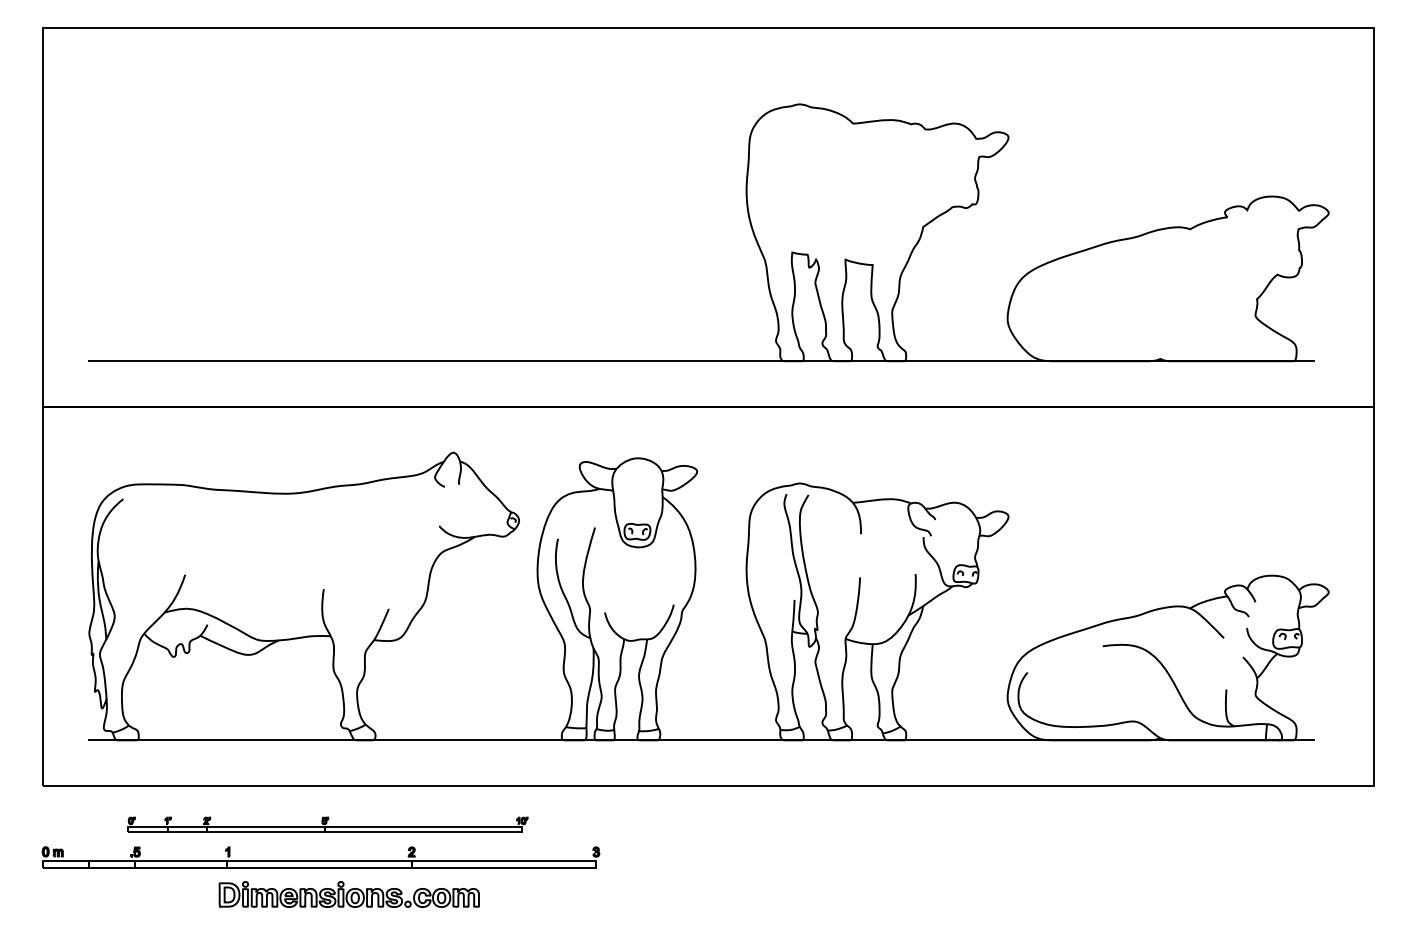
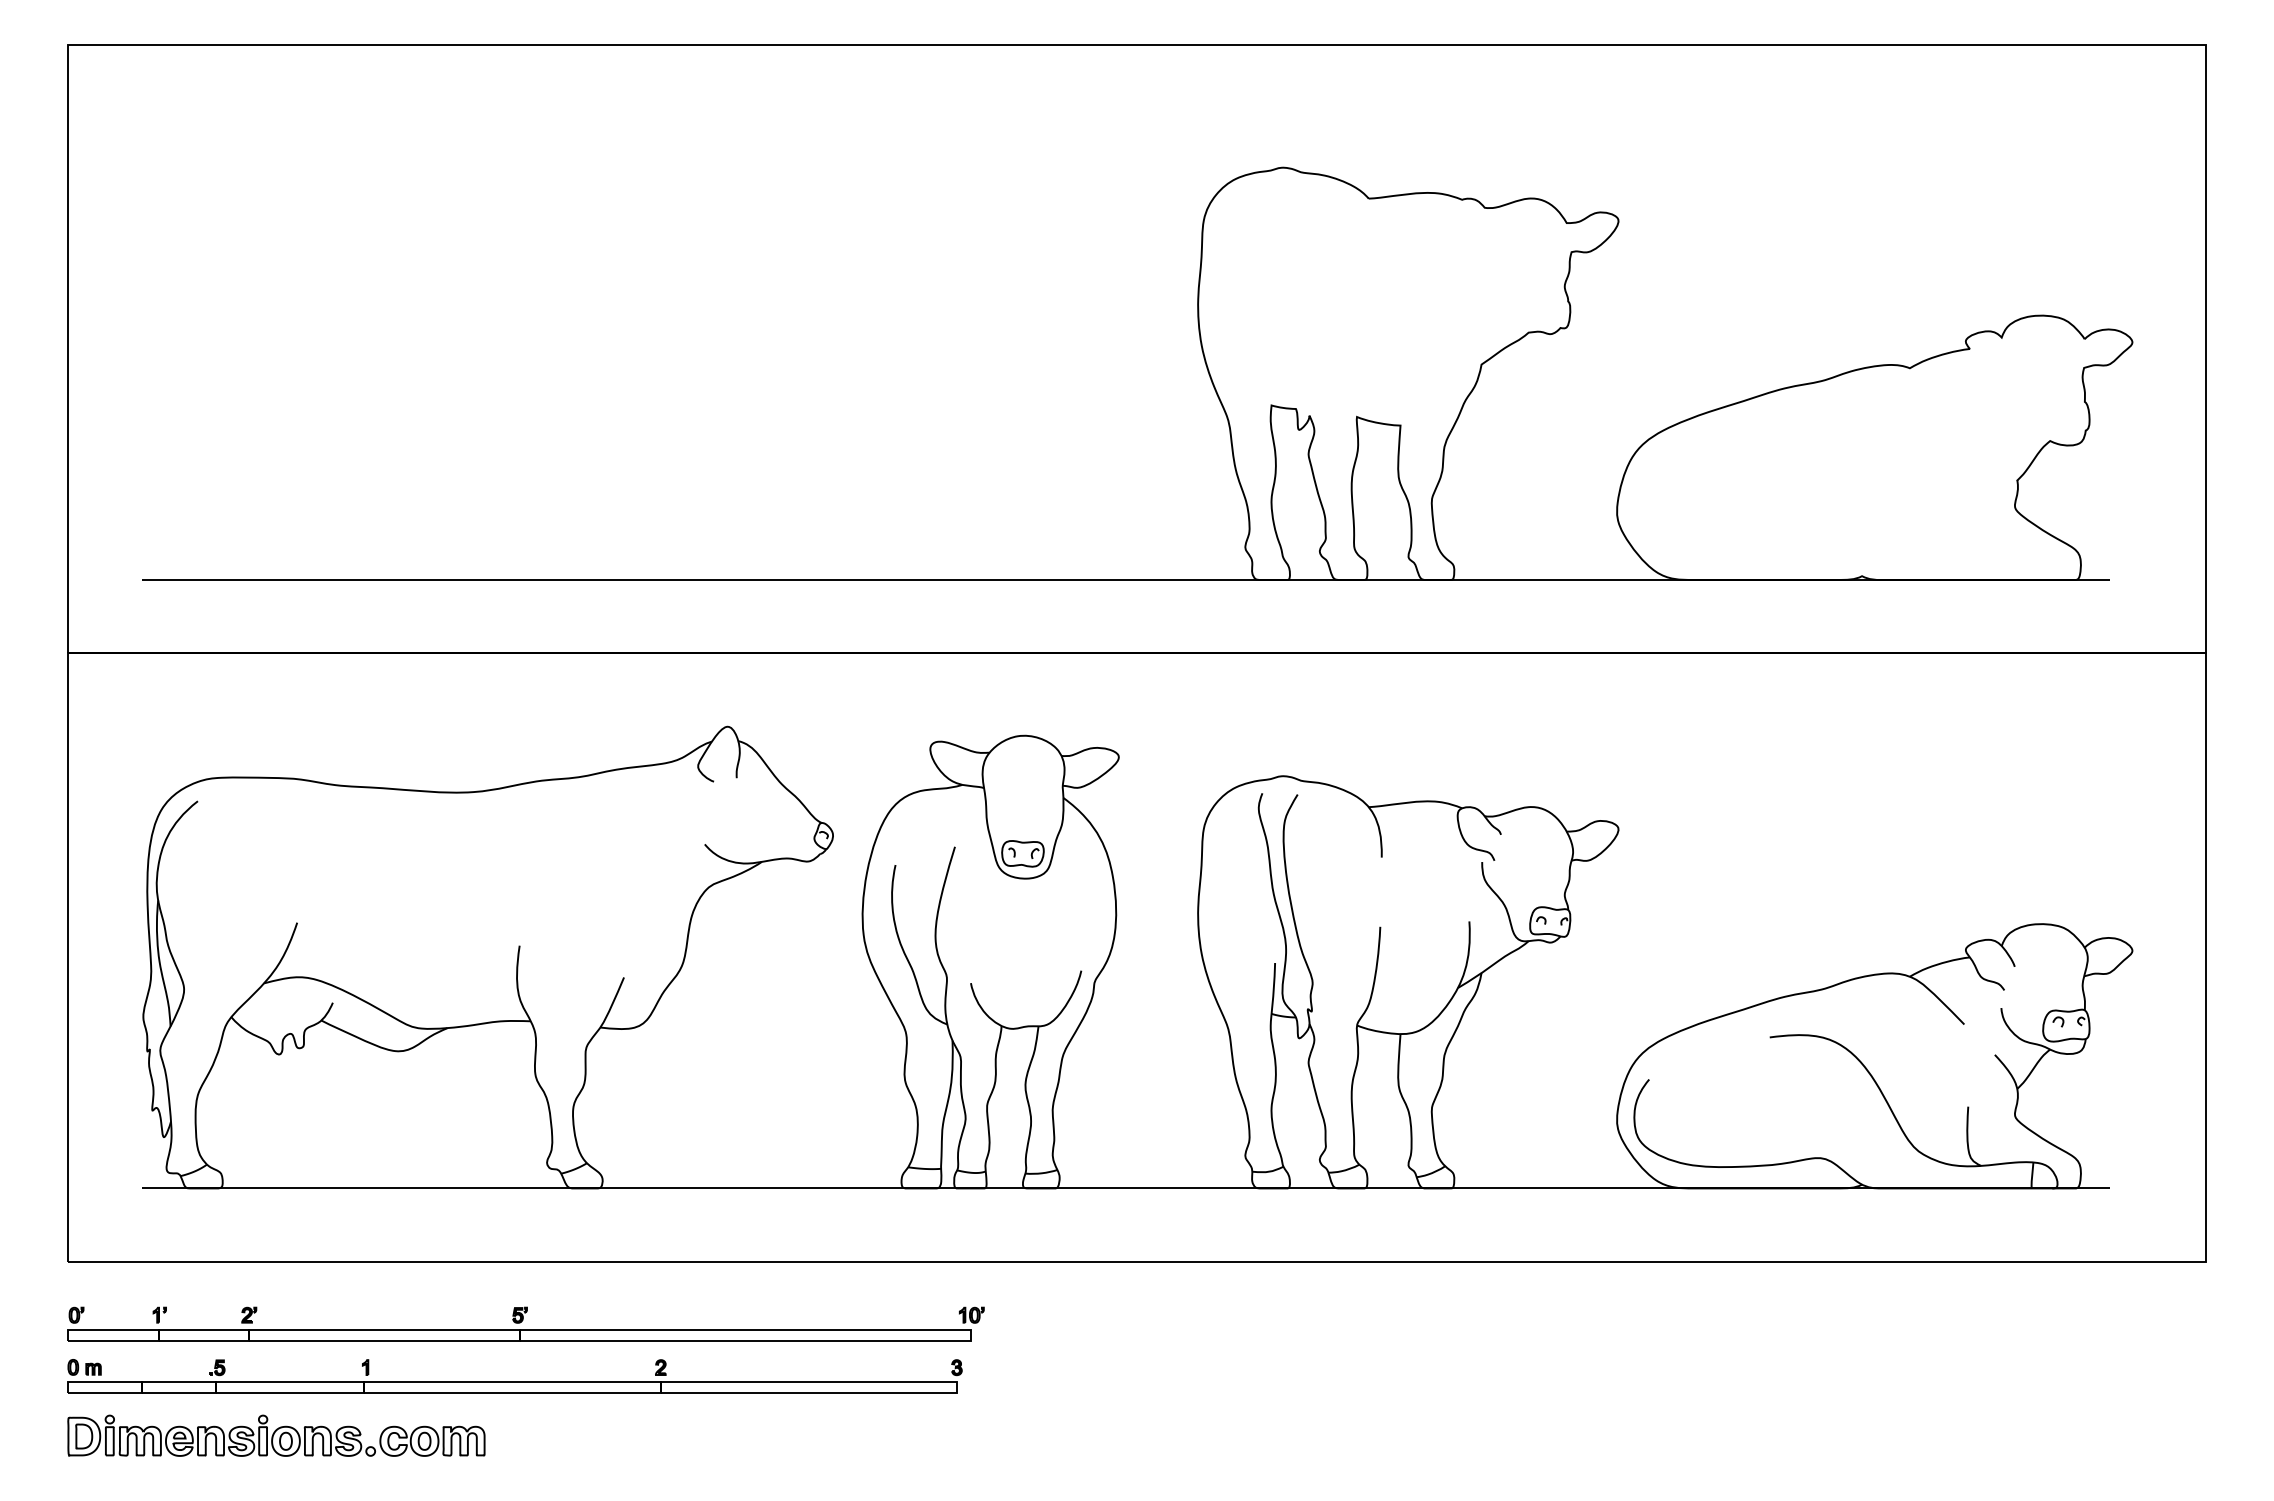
part: (327, 824) -> (525, 1323), size x1.43
part: (348, 894) -> (275, 1435), moved

